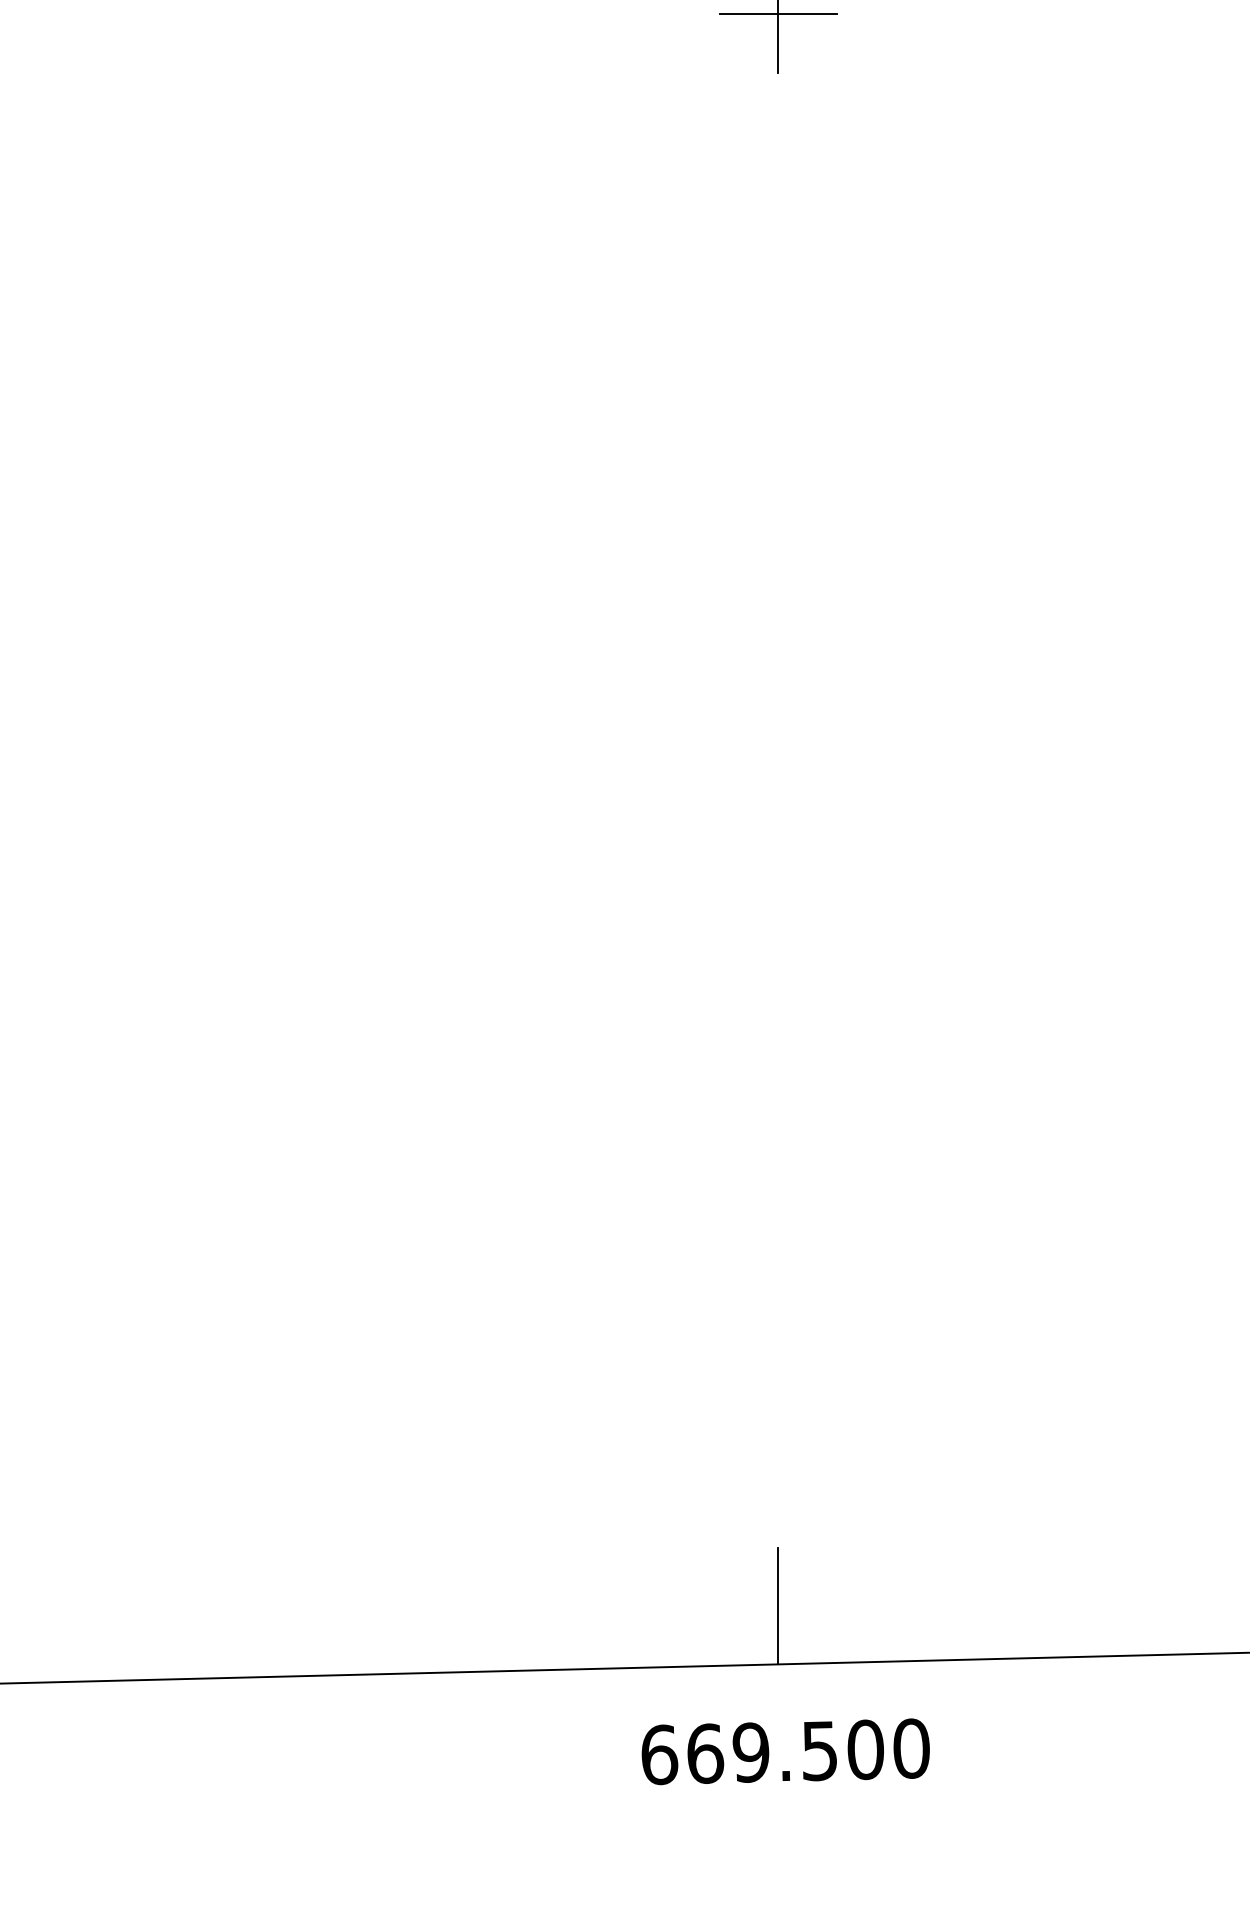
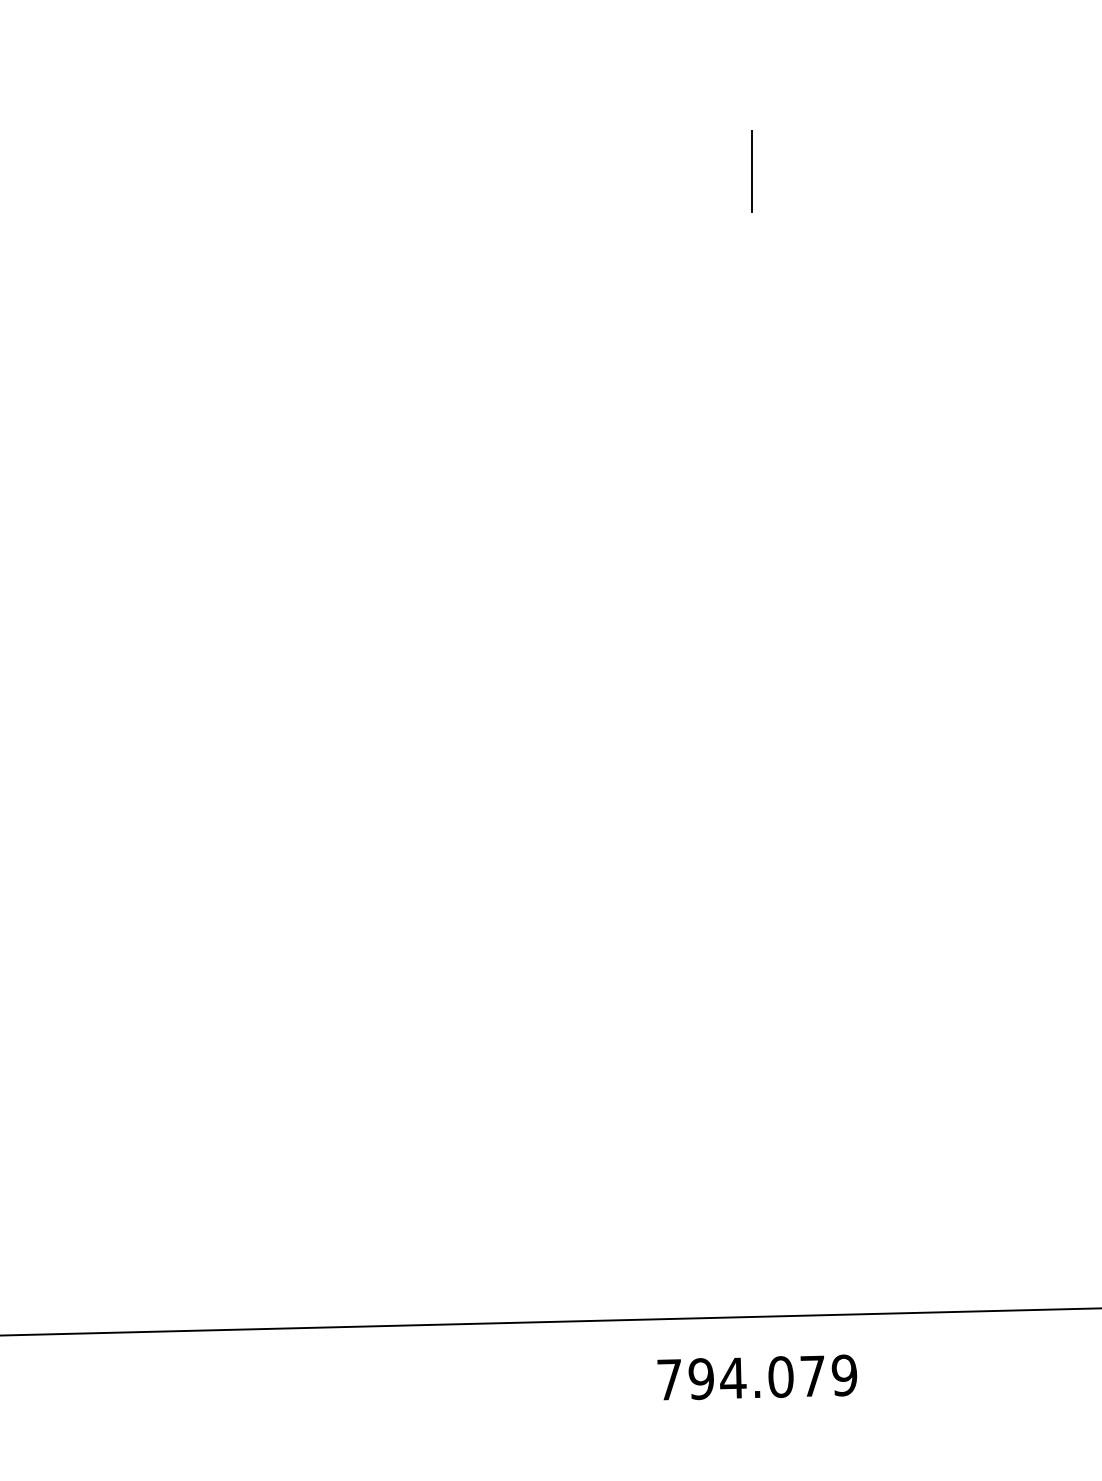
line: (777, 14) -> (751, 171), removed
line: (778, 1606) -> (752, 1276), removed
text: (786, 1751) -> (757, 1377), 669.500 -> 794.079

